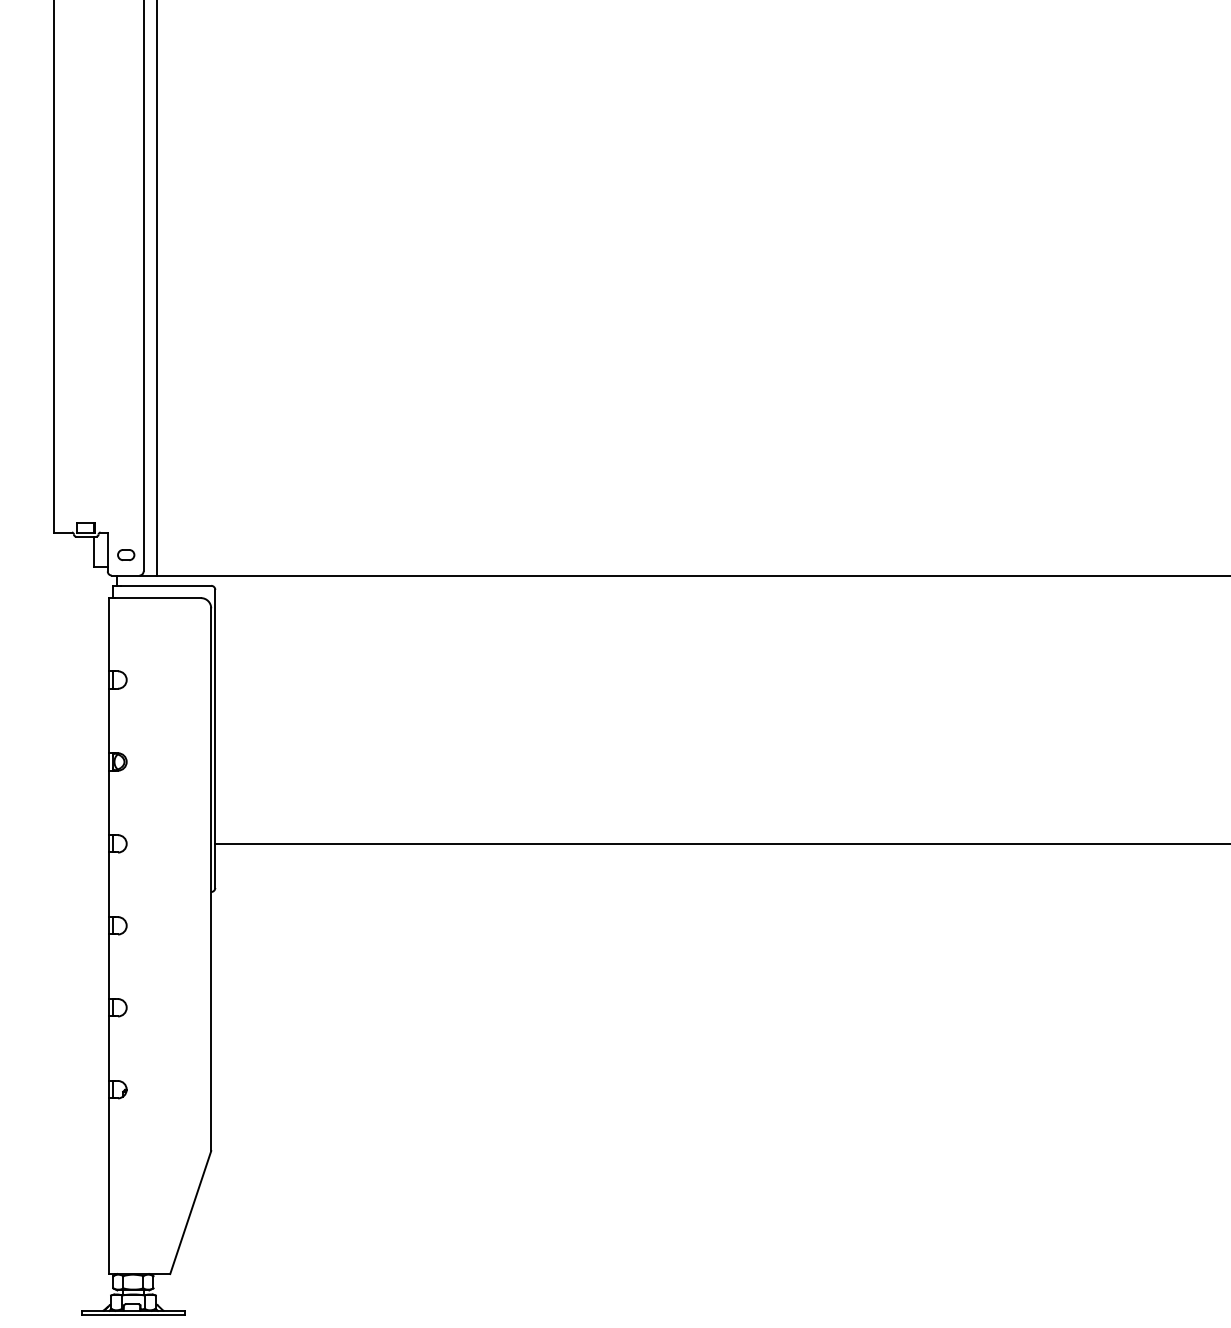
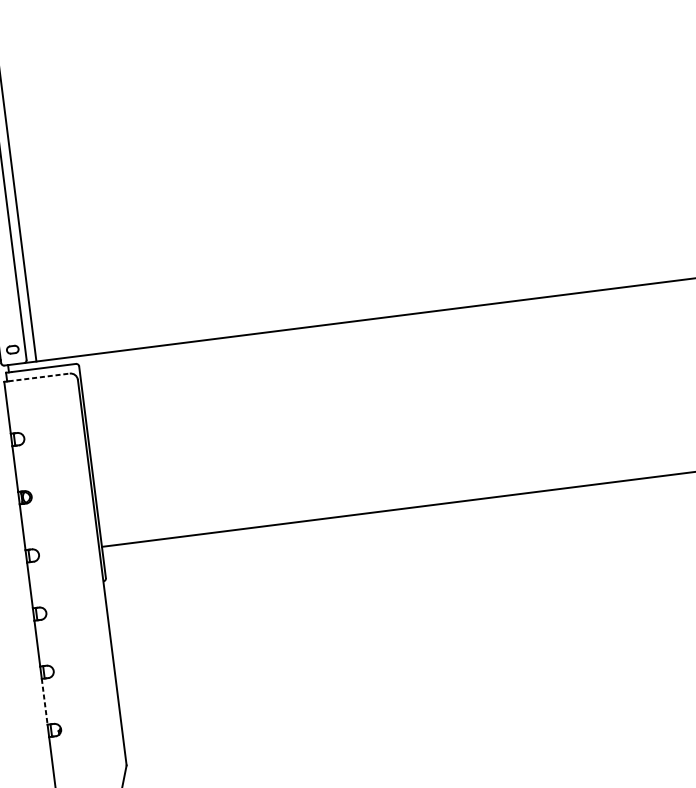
line: (158, 598) -> (39, 377), solid -> dashed
line: (108, 1049) -> (44, 702), solid -> dashed

